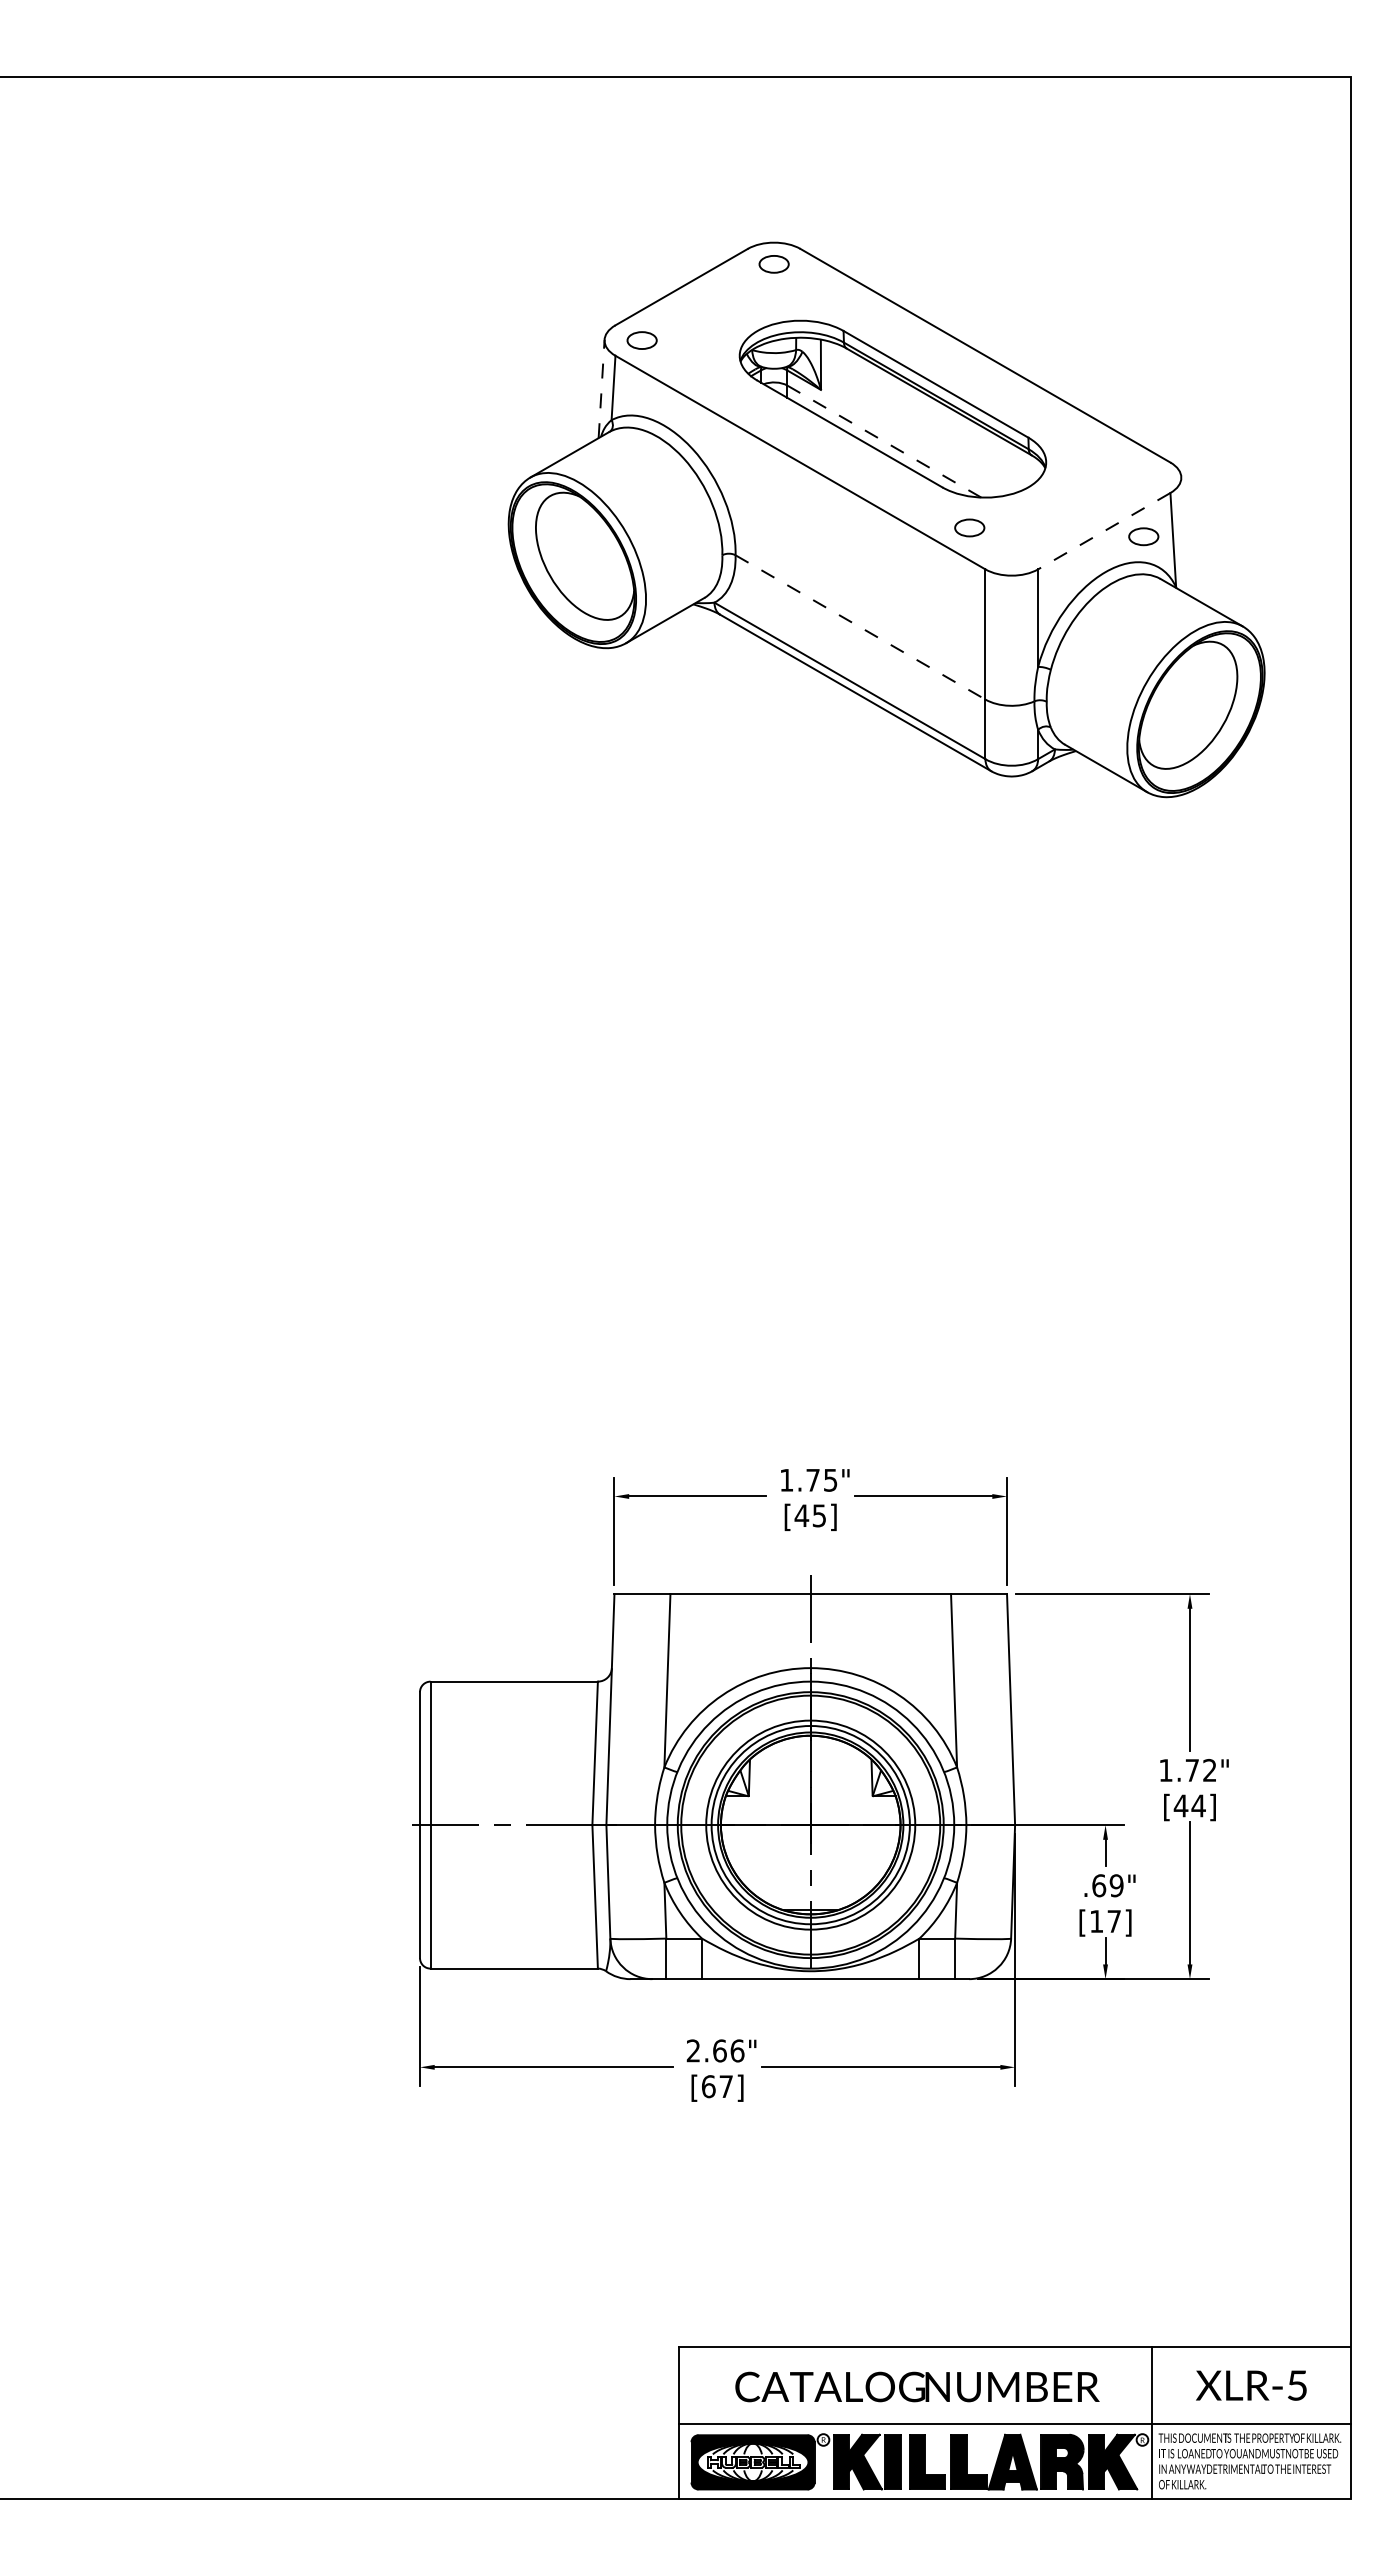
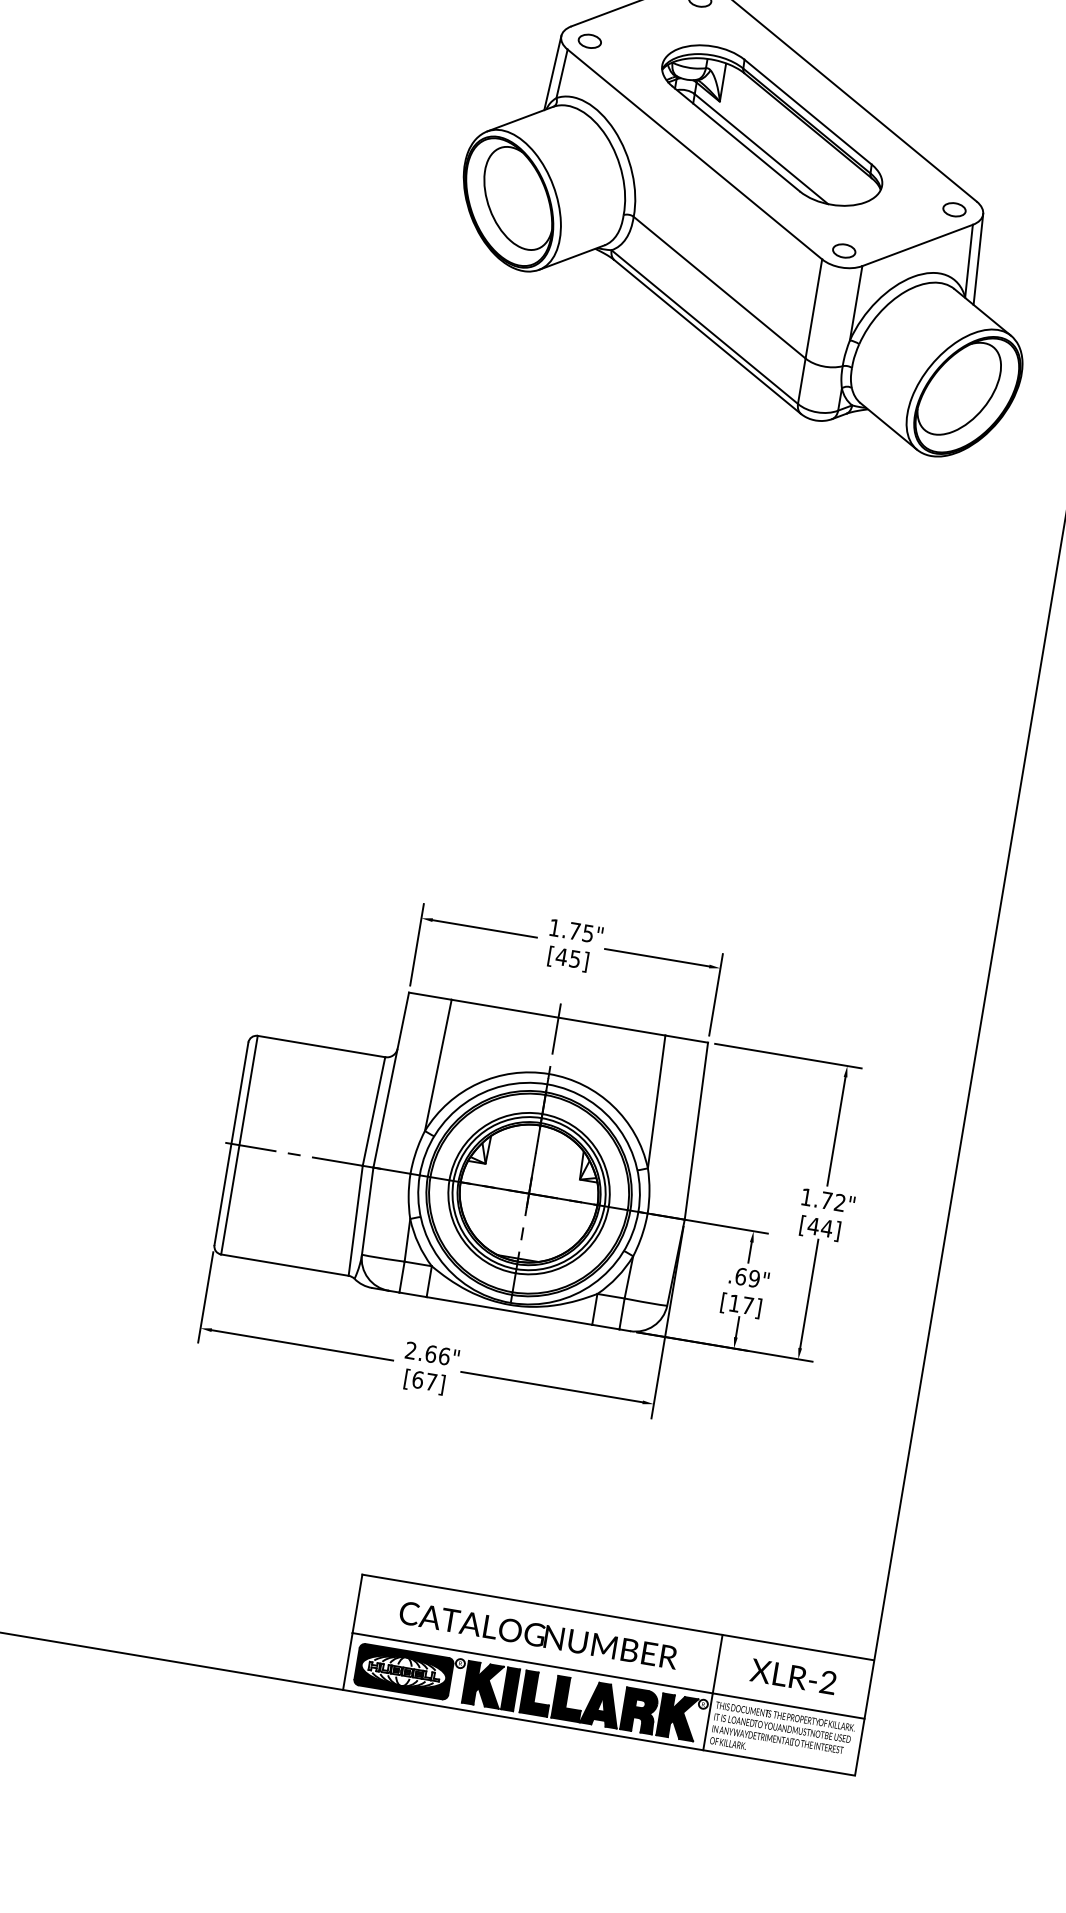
line: (601, 388) -> (552, 72), dashed -> solid
line: (884, 441) -> (761, 149), dashed -> solid
part: (969, 527) -> (844, 250), moved
line: (1103, 531) -> (916, 245), dashed -> solid
part: (1143, 536) -> (954, 209), moved
line: (1184, 536) -> (978, 259), added
line: (860, 627) -> (719, 287), dashed -> solid
text: (1297, 2385) -> (828, 1682), XLR-5 -> XLR-2

